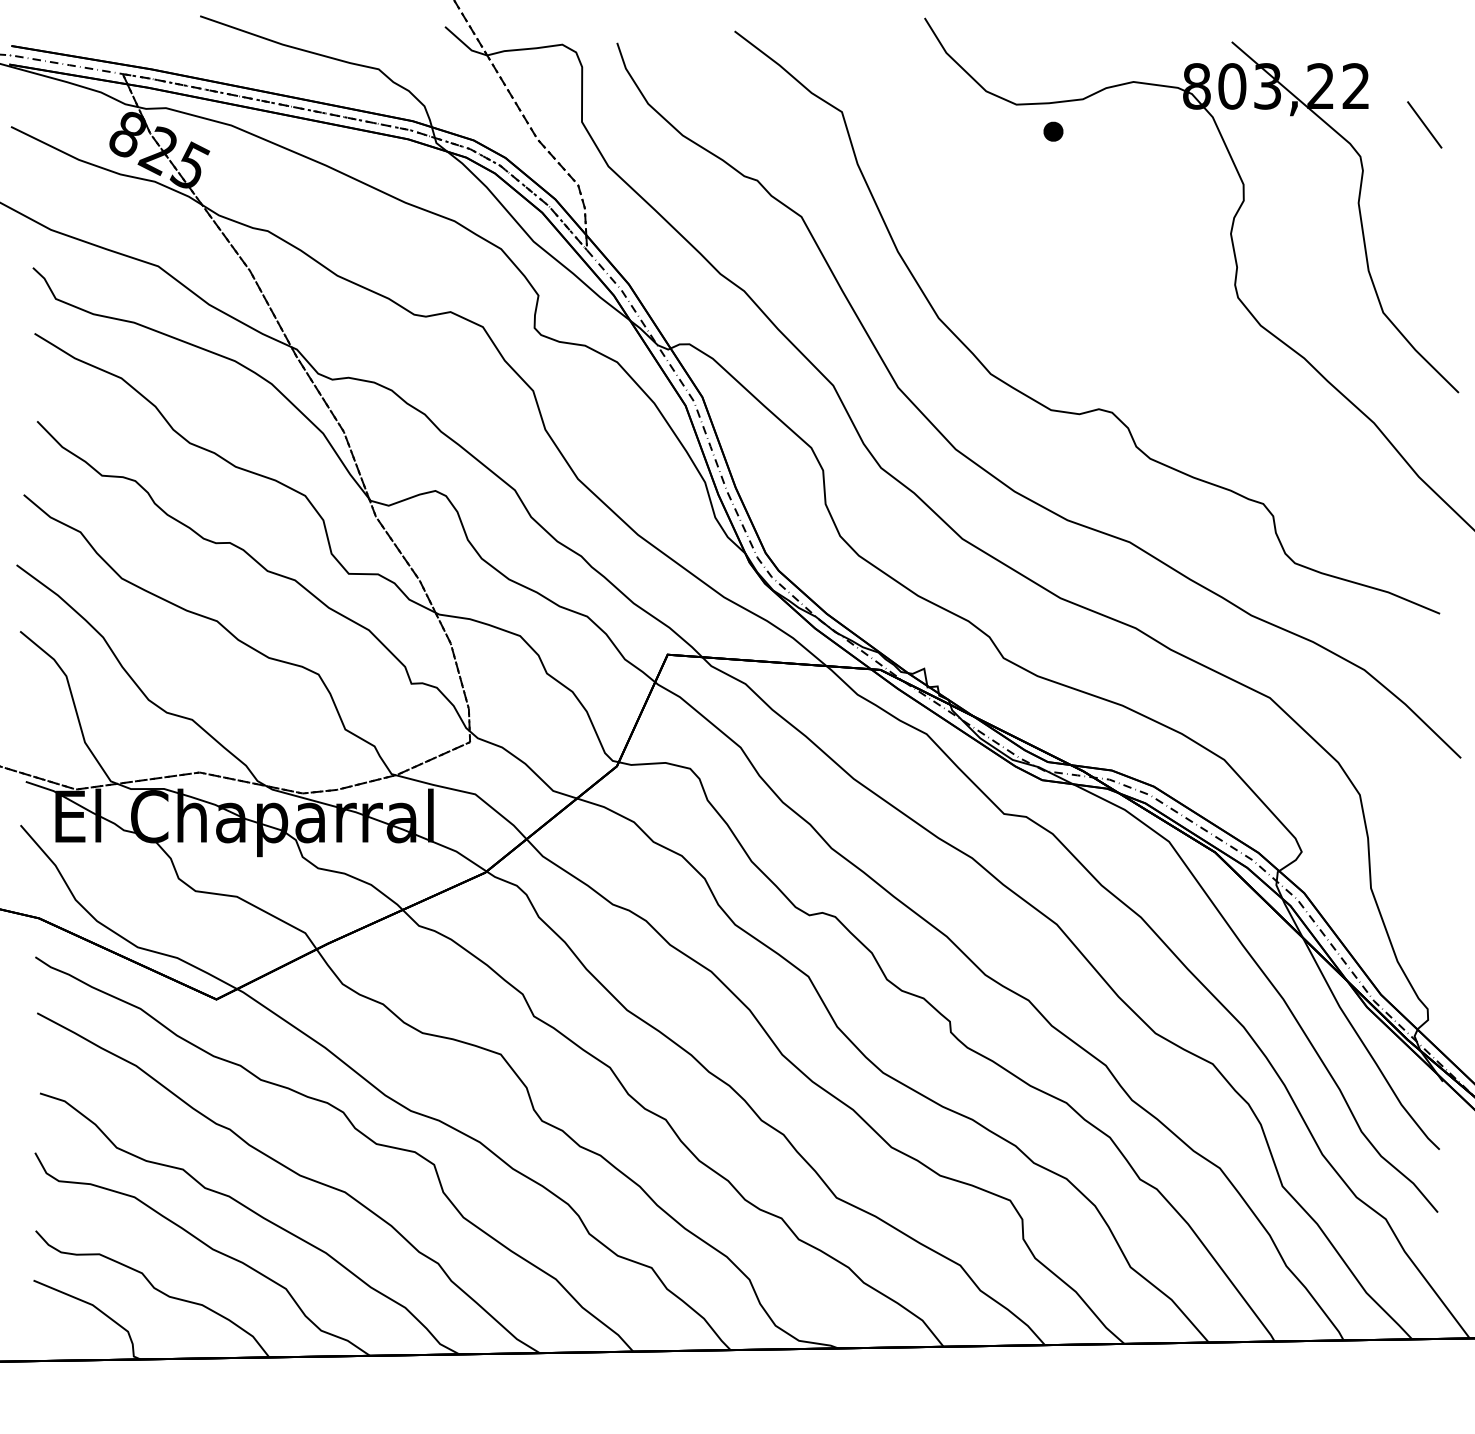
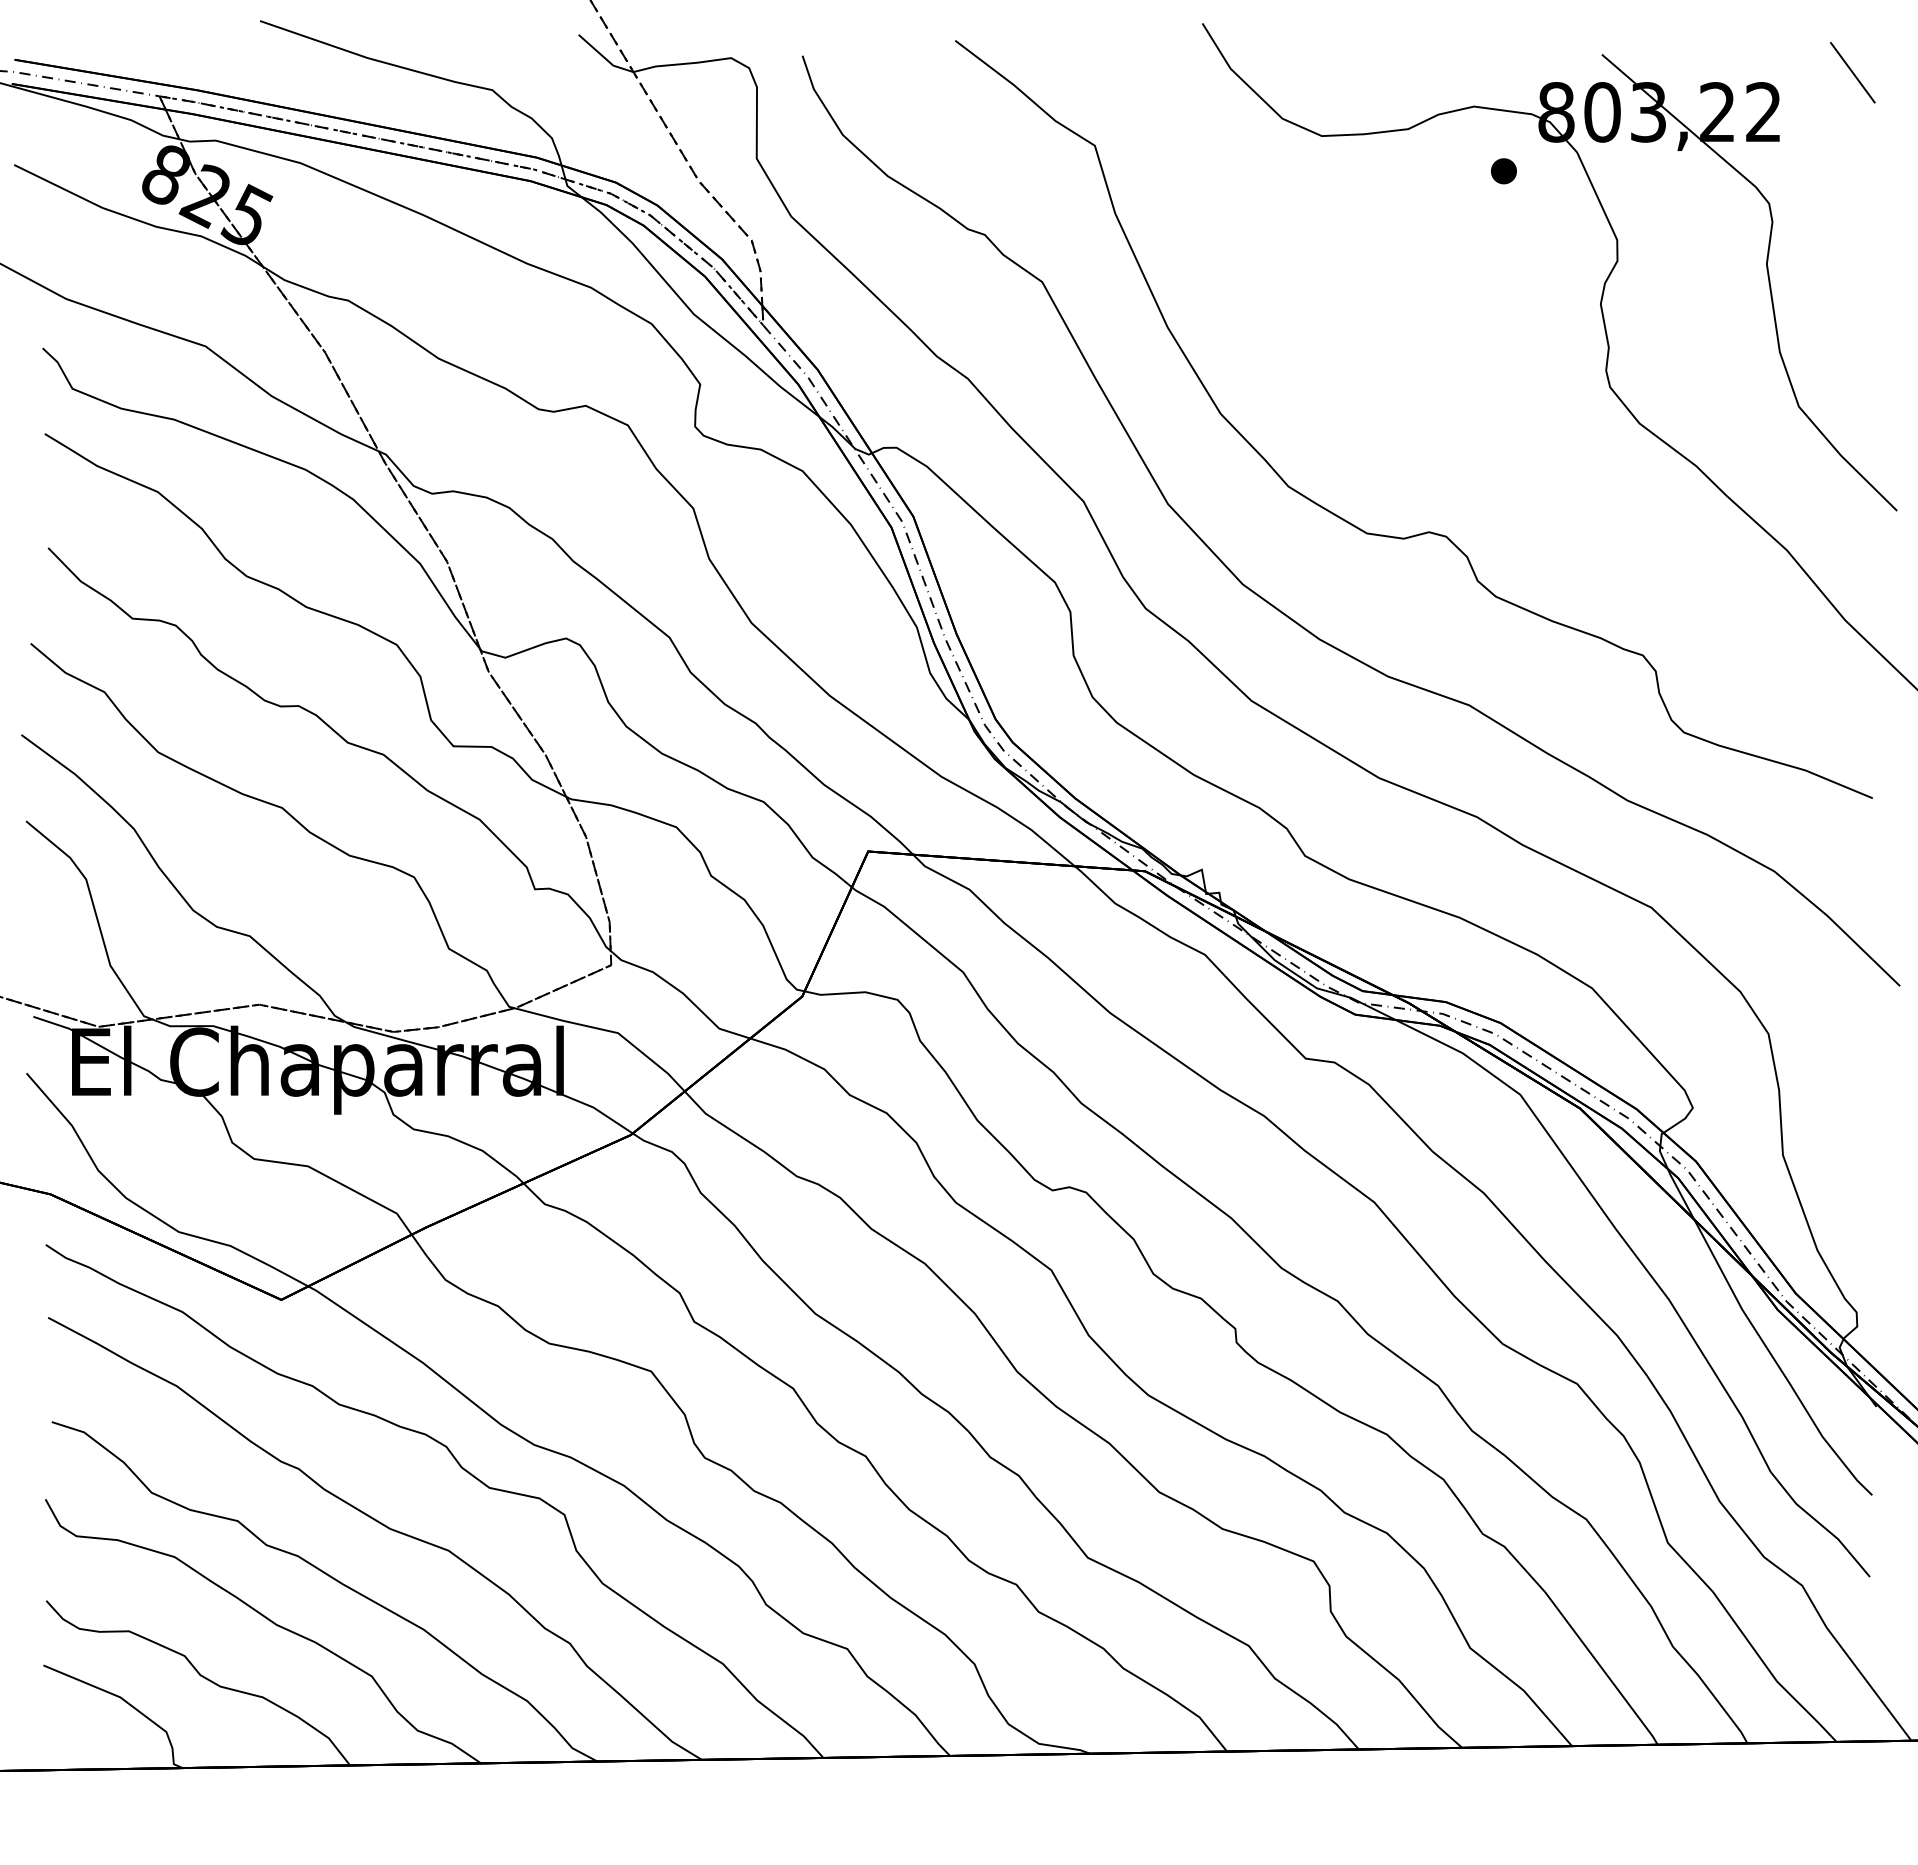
line: (1424, 124) -> (1852, 72), moved
part: (1053, 131) -> (1503, 170), moved

